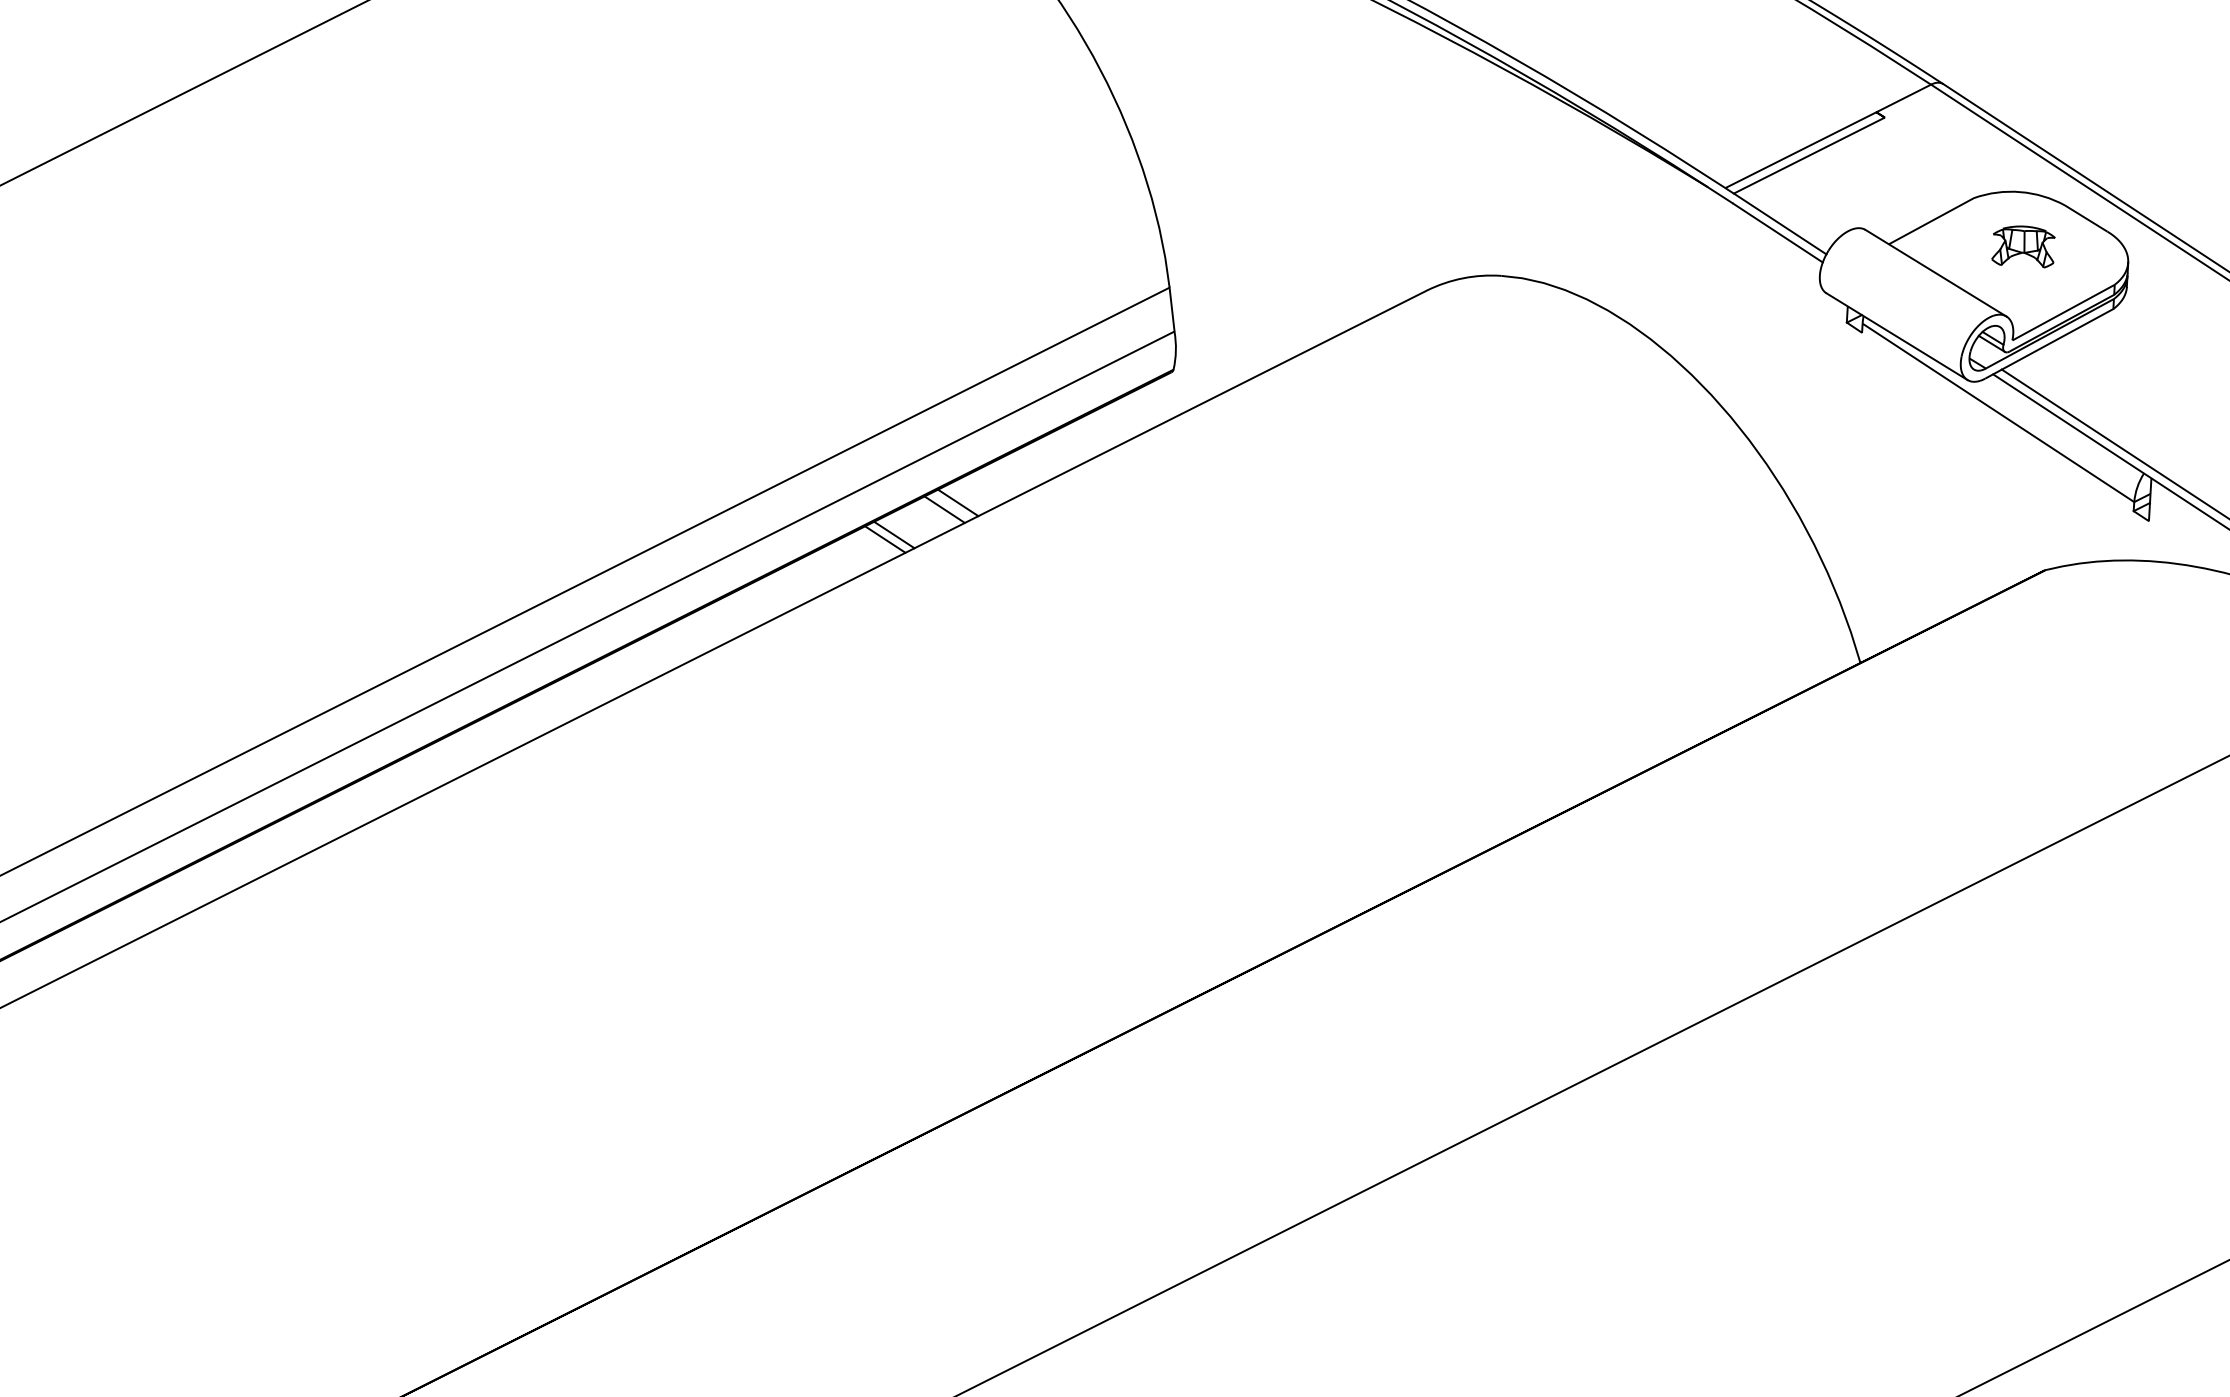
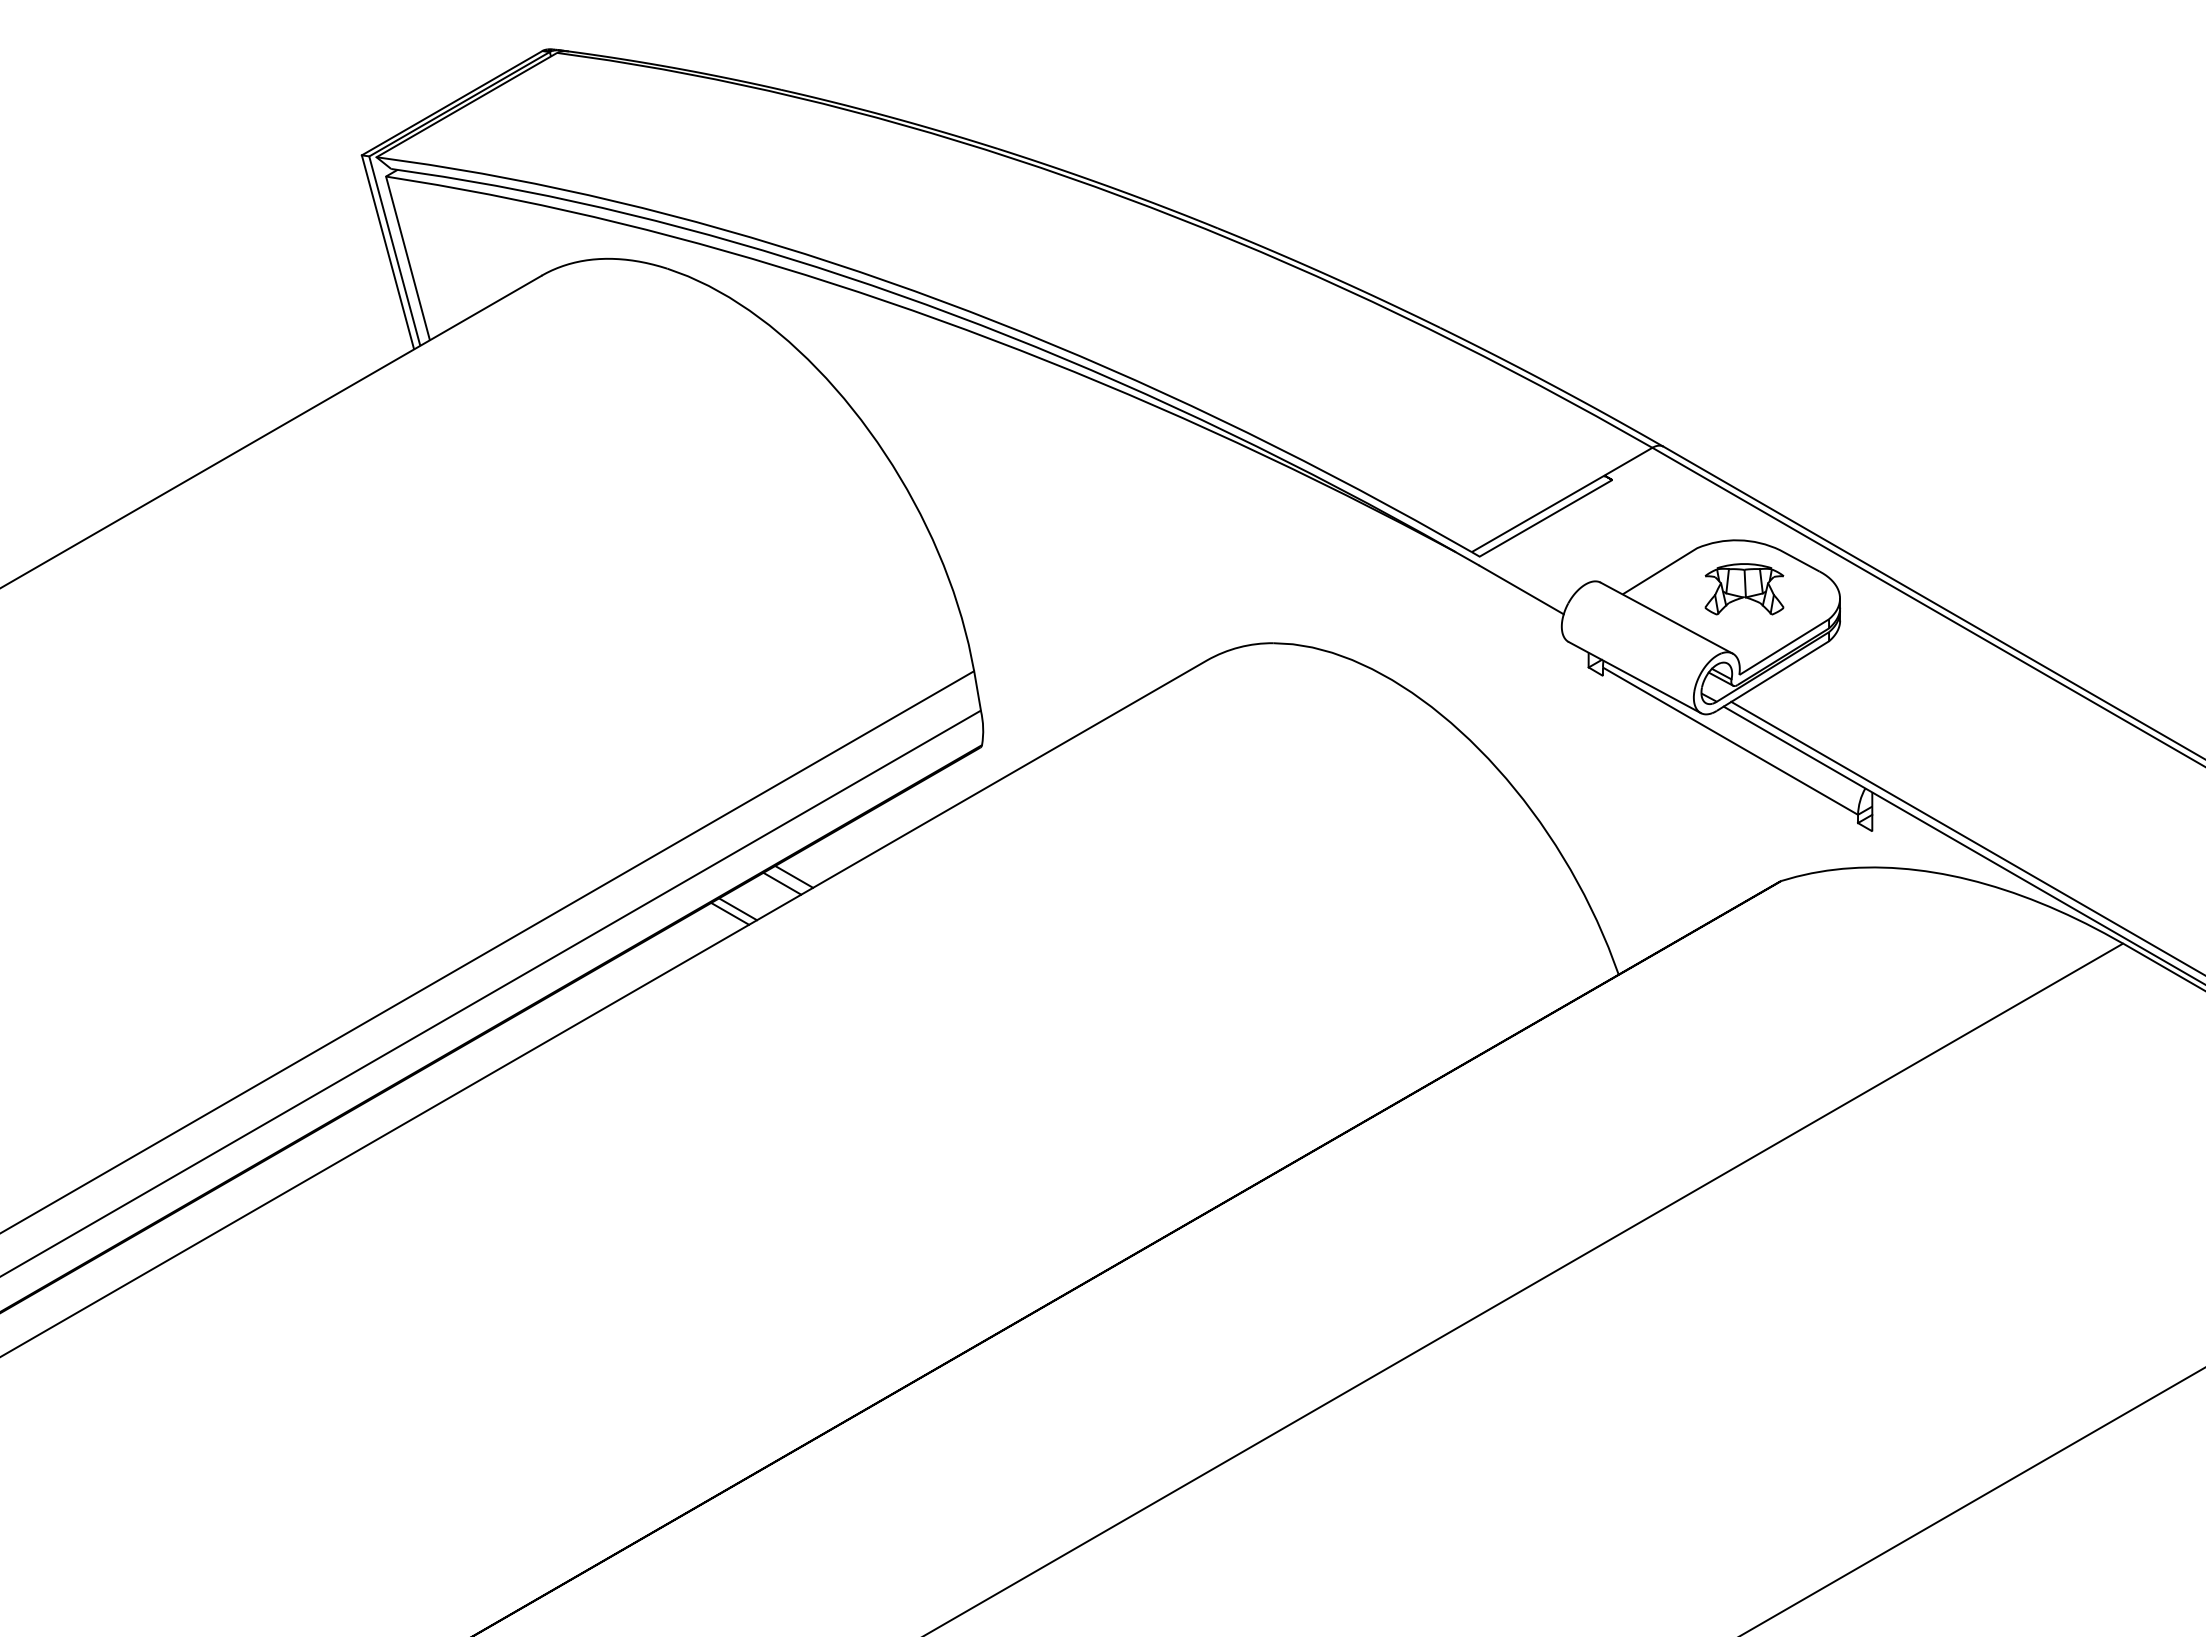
line: (1779, 223) -> (1522, 581), removed
part: (2023, 246) -> (1744, 589), size x1.4

